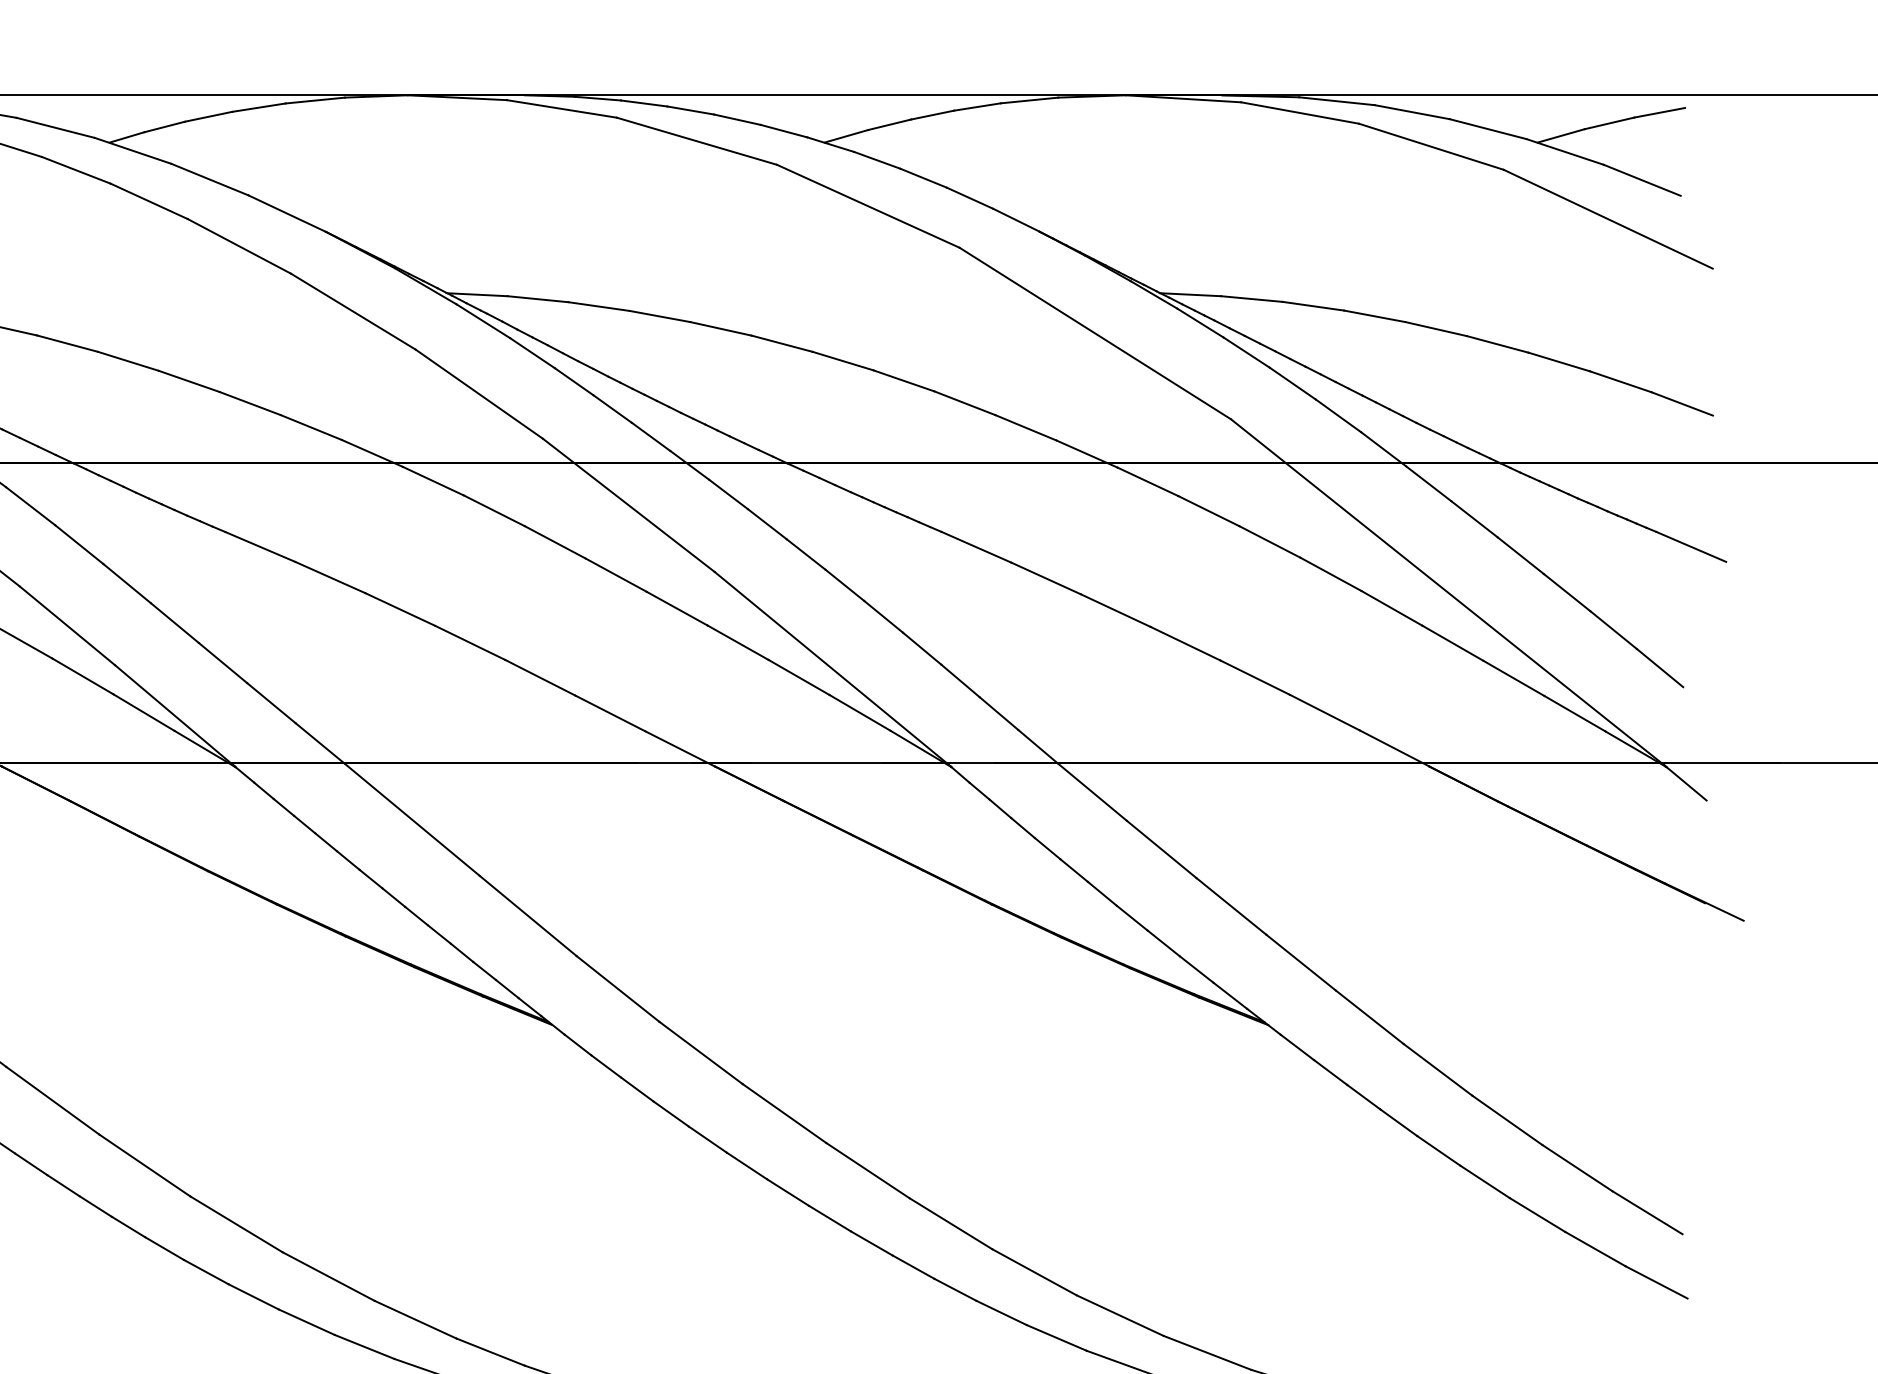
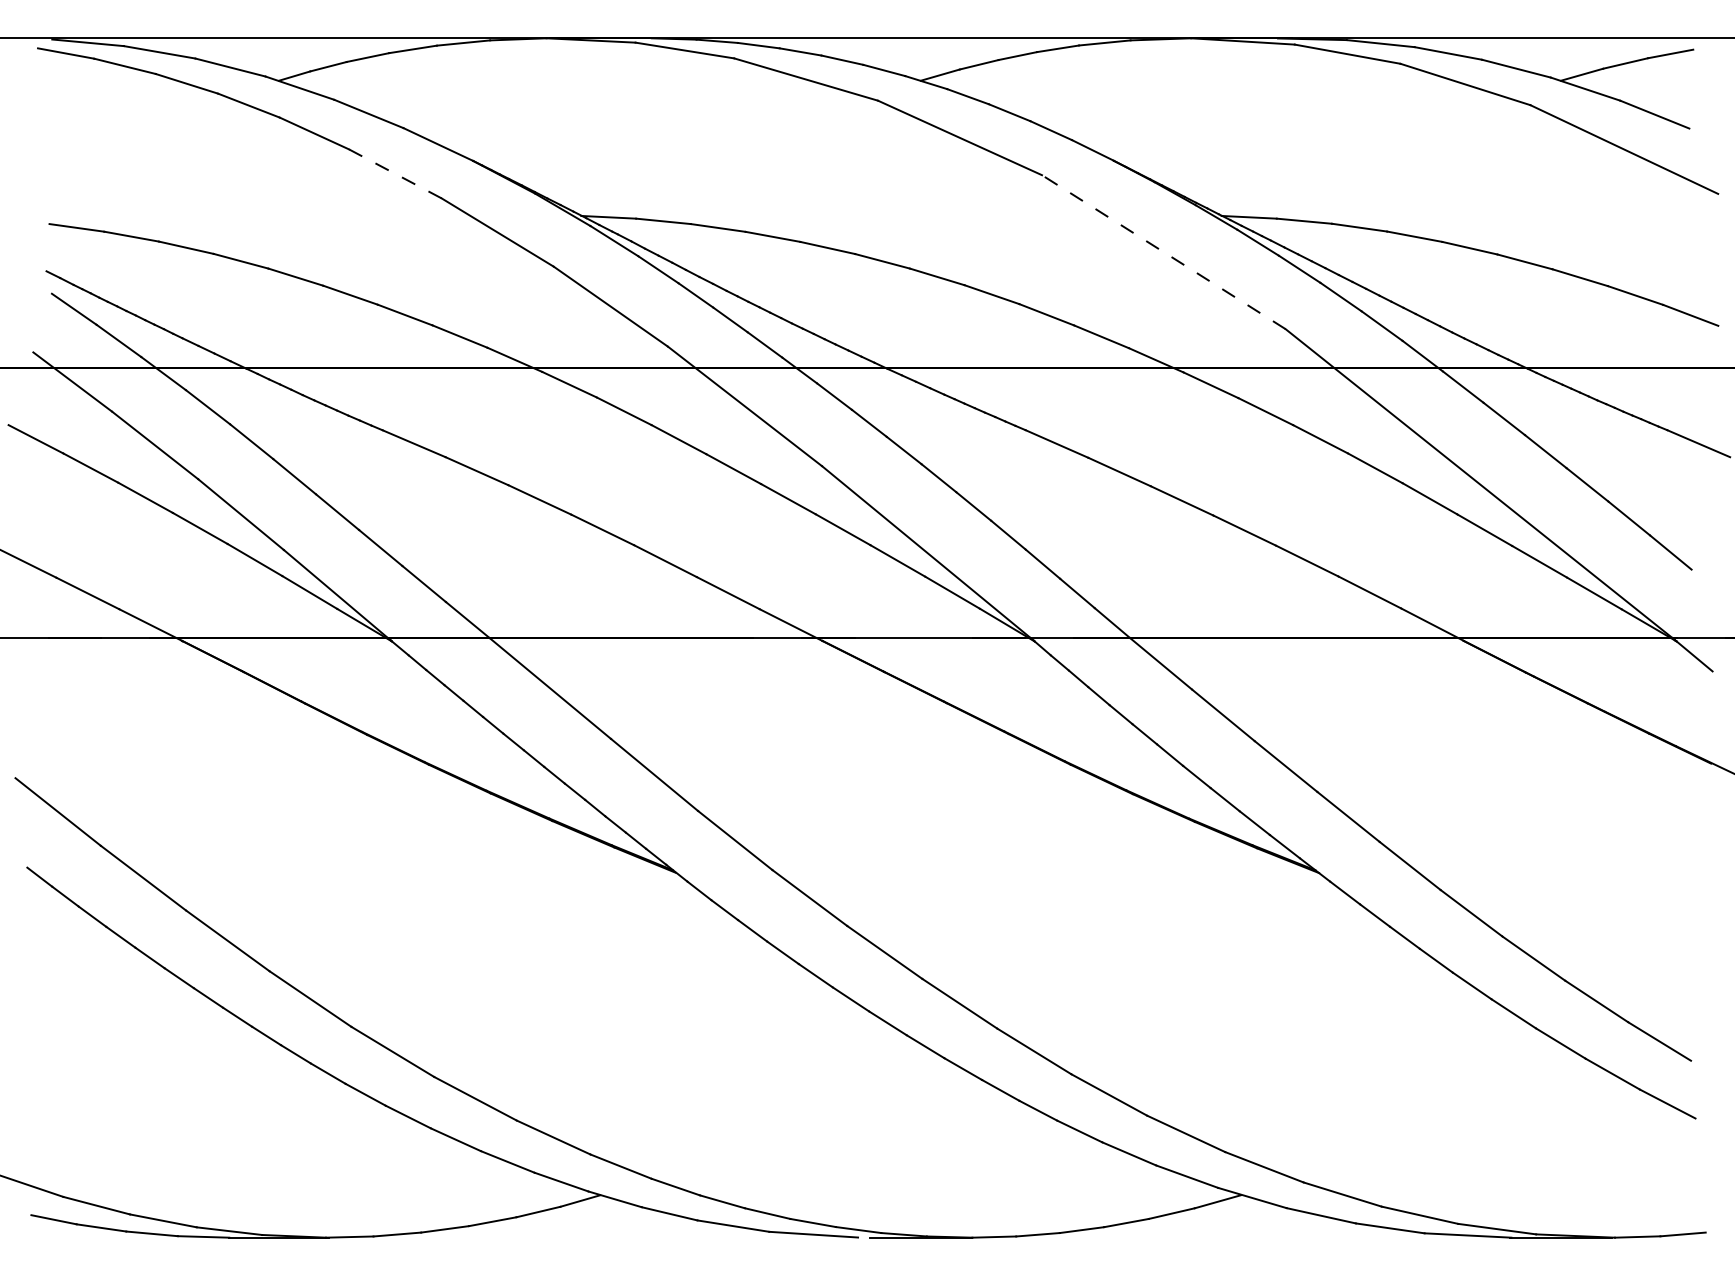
line: (238, 245) -> (394, 173), solid -> dashed
line: (1094, 332) -> (1163, 251), solid -> dashed

